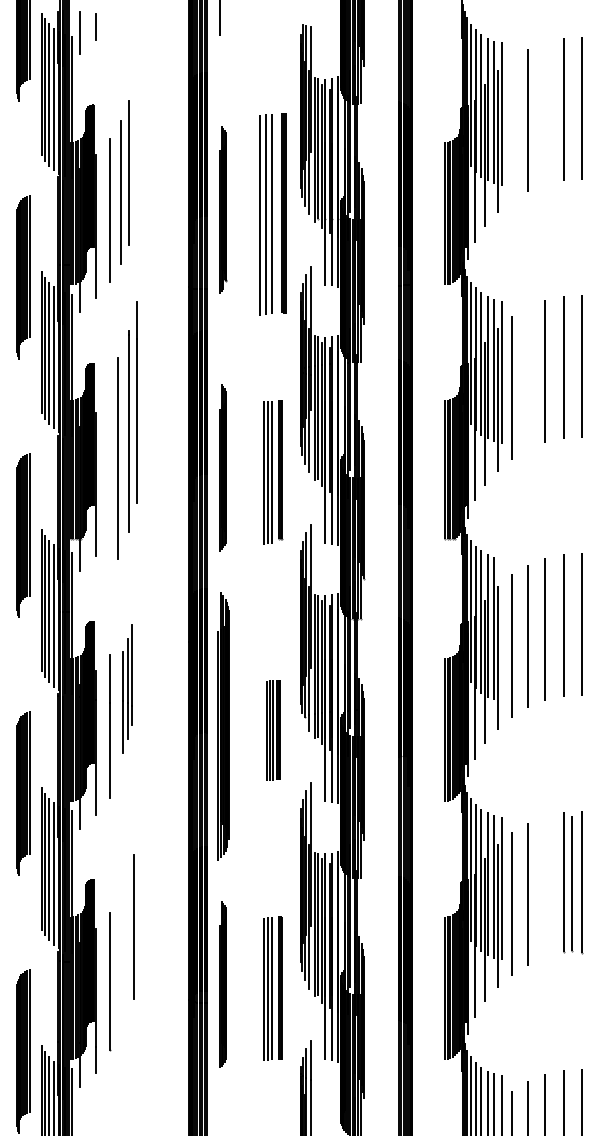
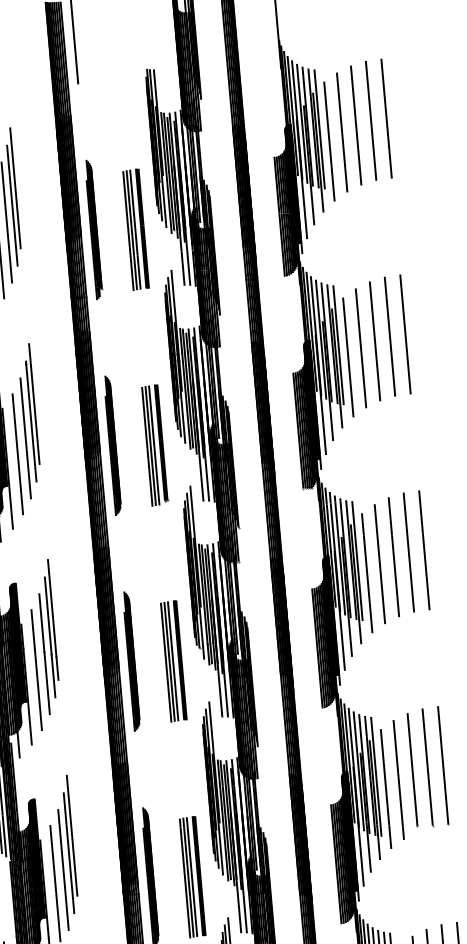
line: (544, 113) -> (355, 125), added
line: (511, 129) -> (329, 141), added
line: (134, 152) -> (15, 188), added
part: (272, 214) -> (135, 230), size x0.71
line: (527, 378) -> (360, 348), added
part: (127, 430) -> (30, 421), size x0.71
line: (109, 468) -> (17, 454), added
line: (501, 630) -> (357, 561), added
part: (127, 688) -> (48, 636), size x1.43
part: (222, 725) -> (131, 660), size x0.62
part: (272, 730) -> (173, 661), size x1.43
line: (572, 884) -> (412, 770), moved
line: (128, 947) -> (68, 853), added
line: (120, 966) -> (63, 869), added

